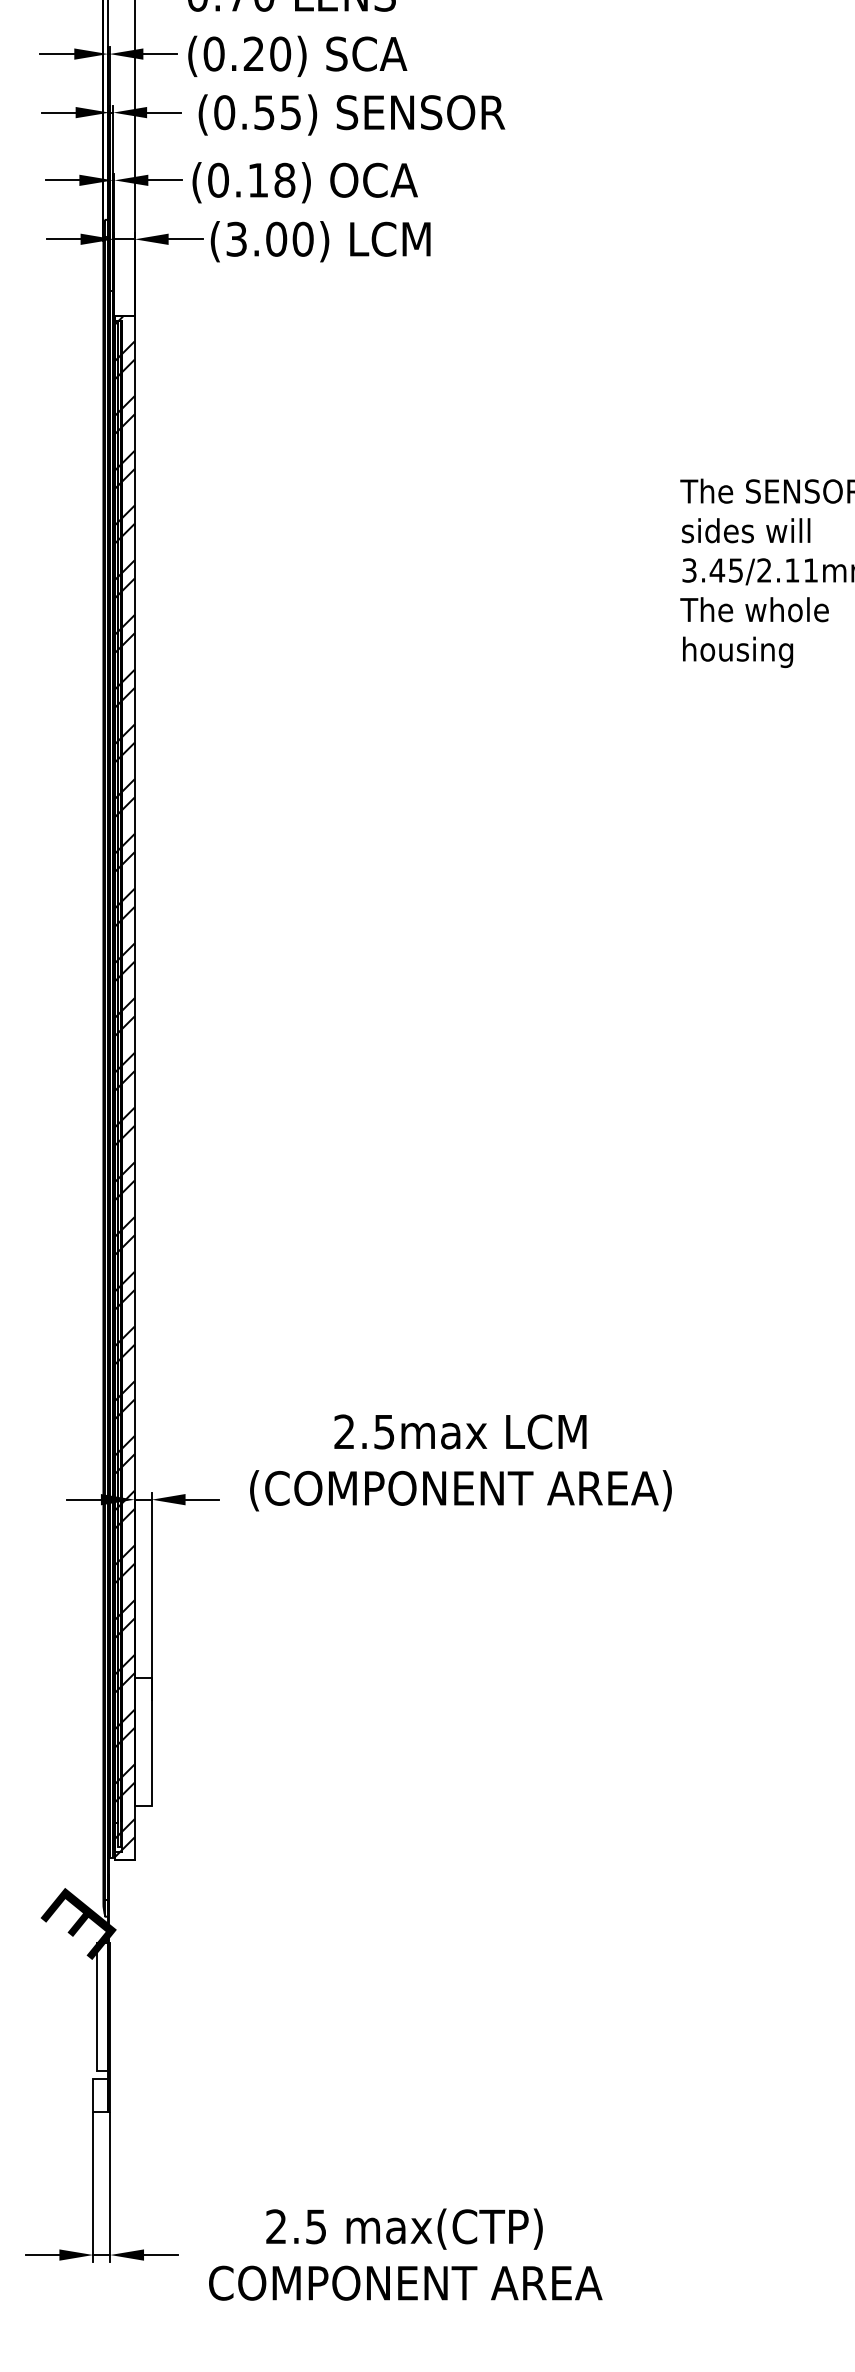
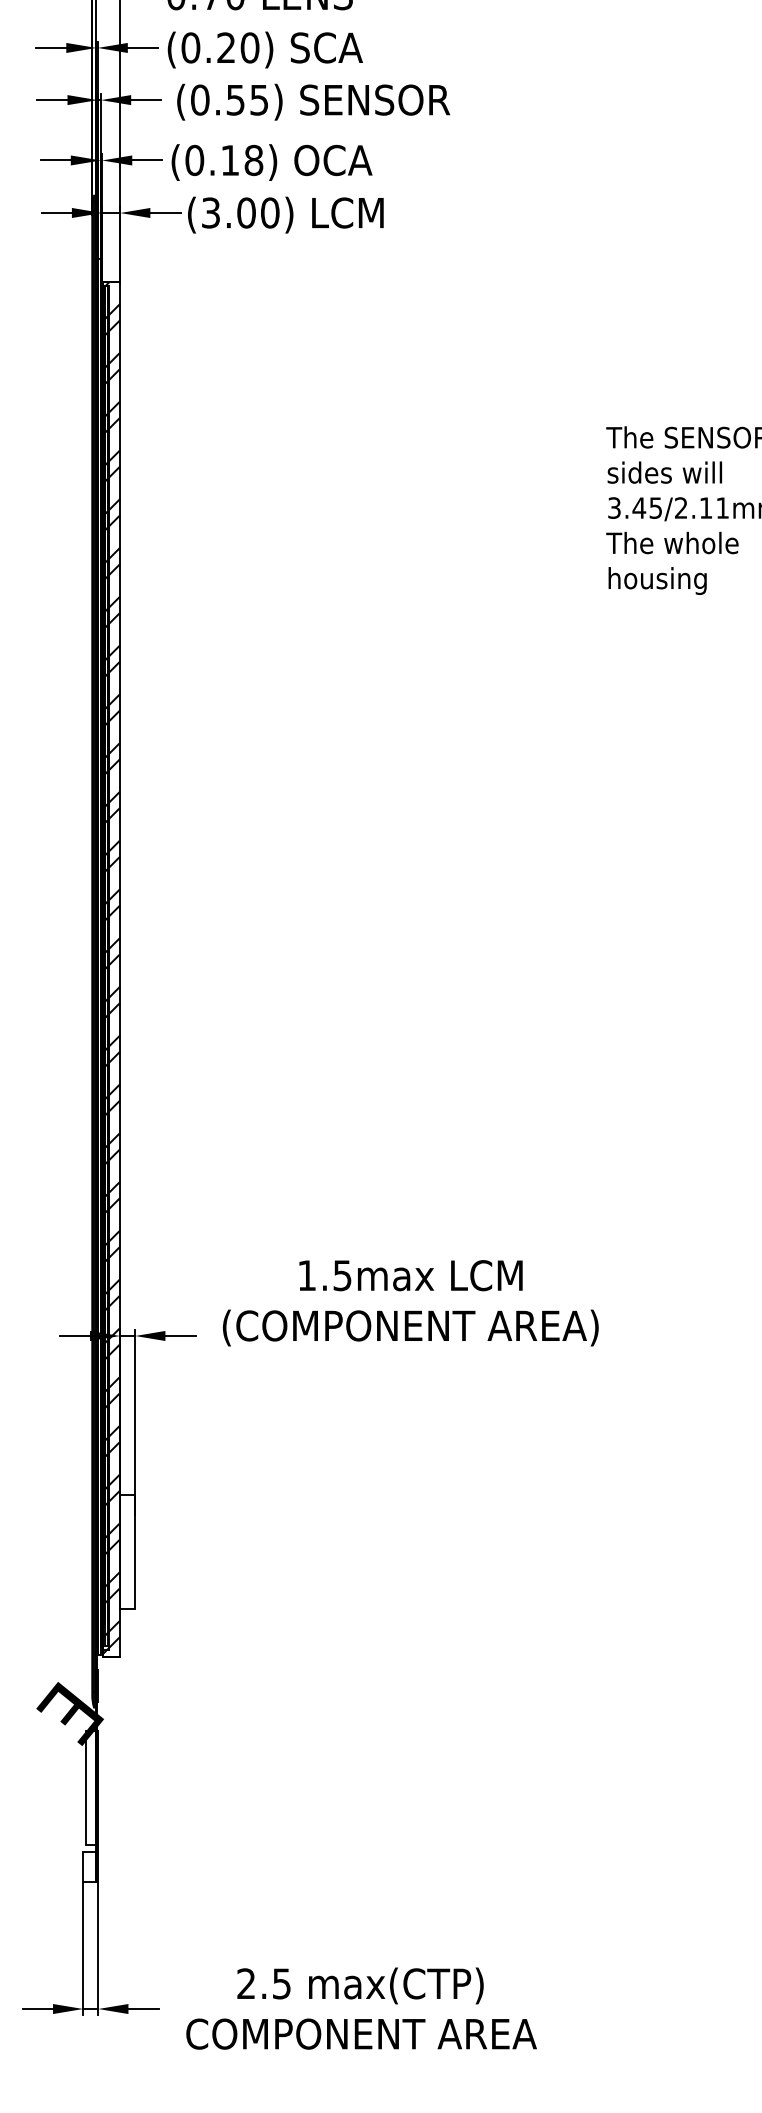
text: (344, 1431) -> (307, 1275), 2.5max -> 1.5max

